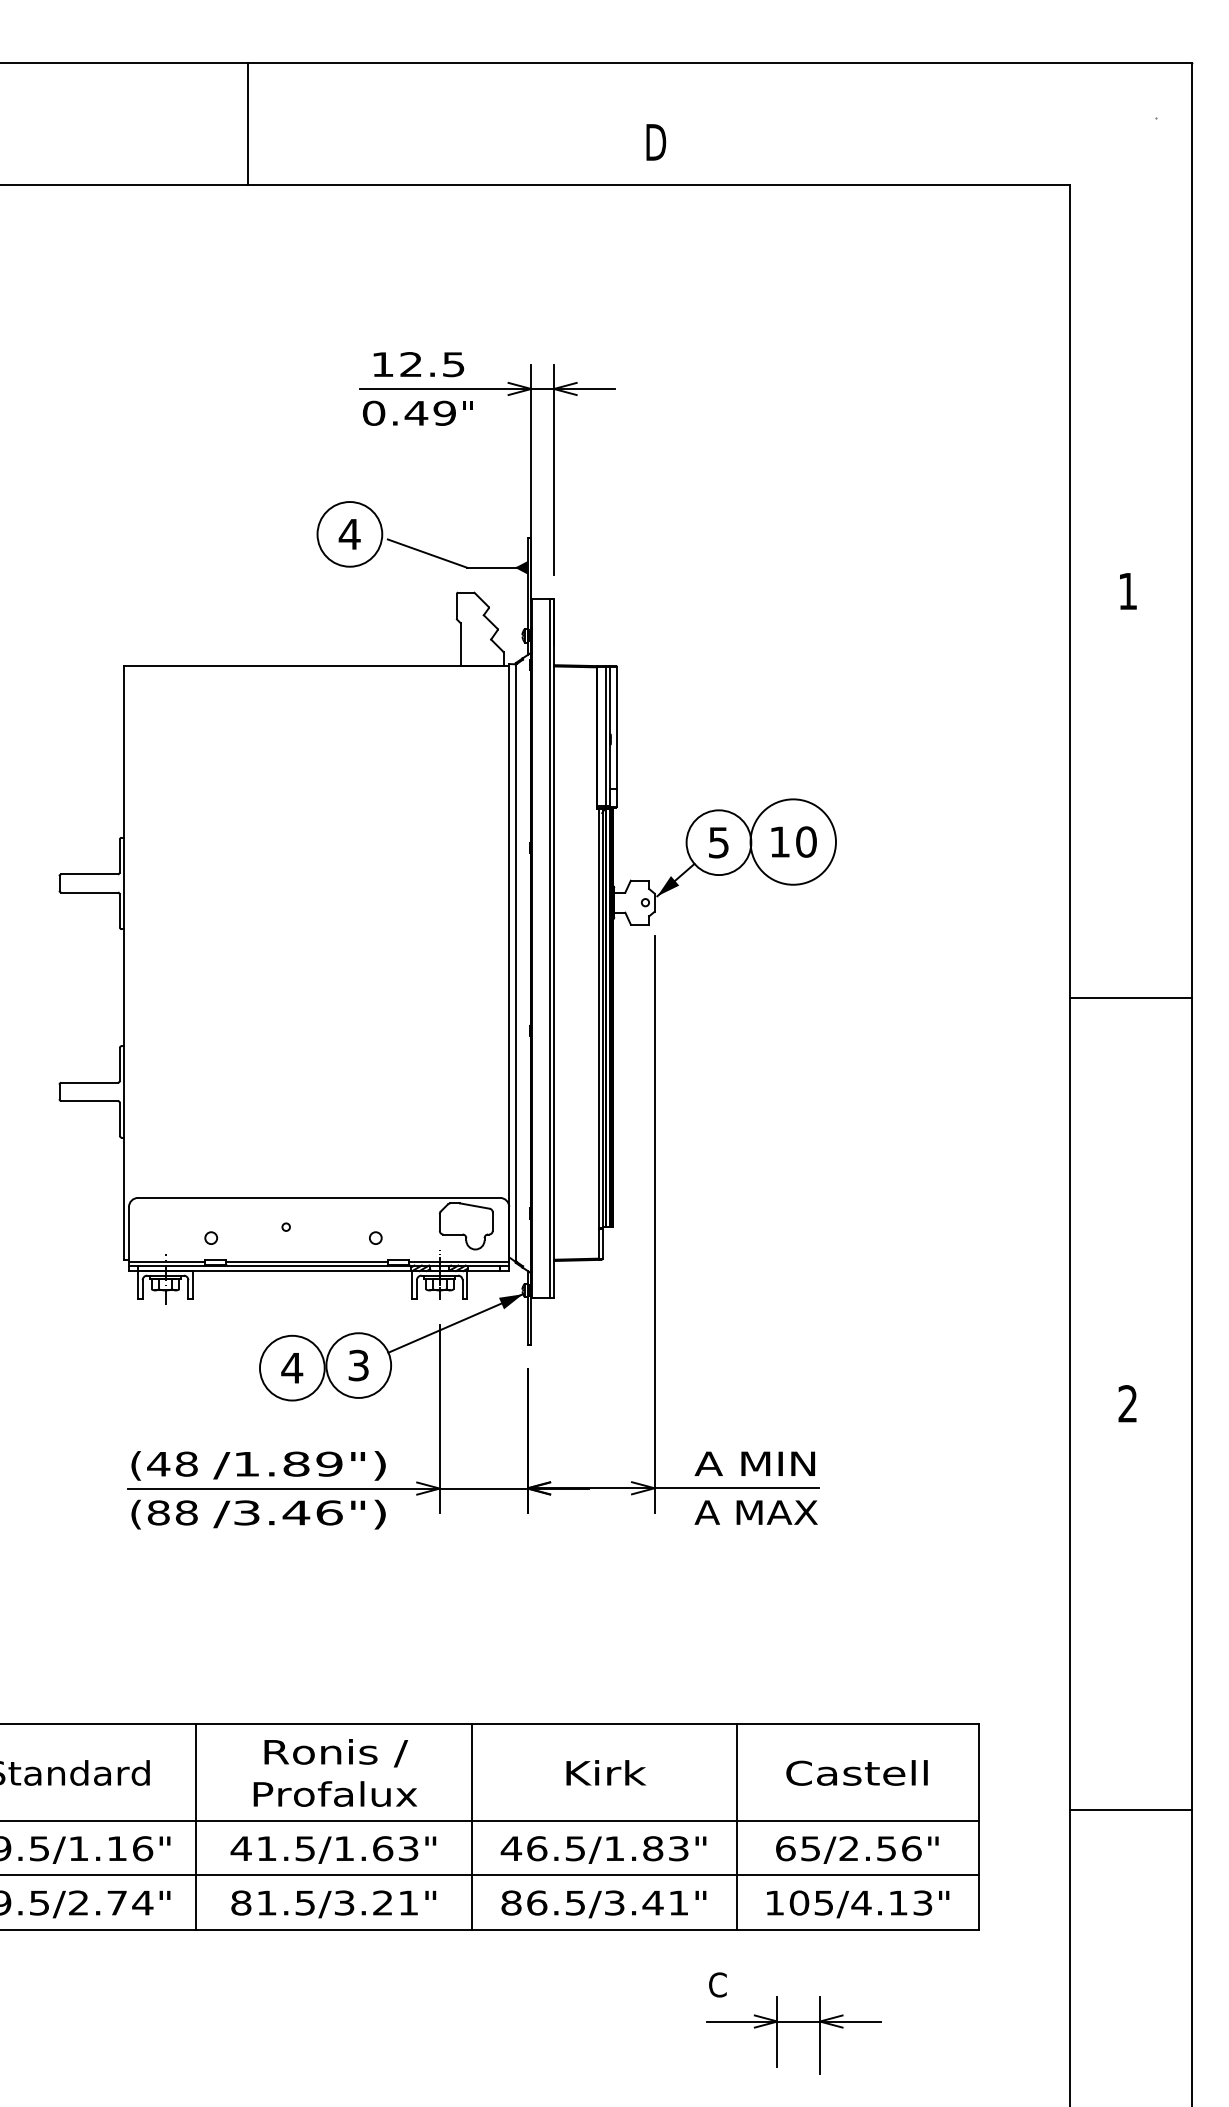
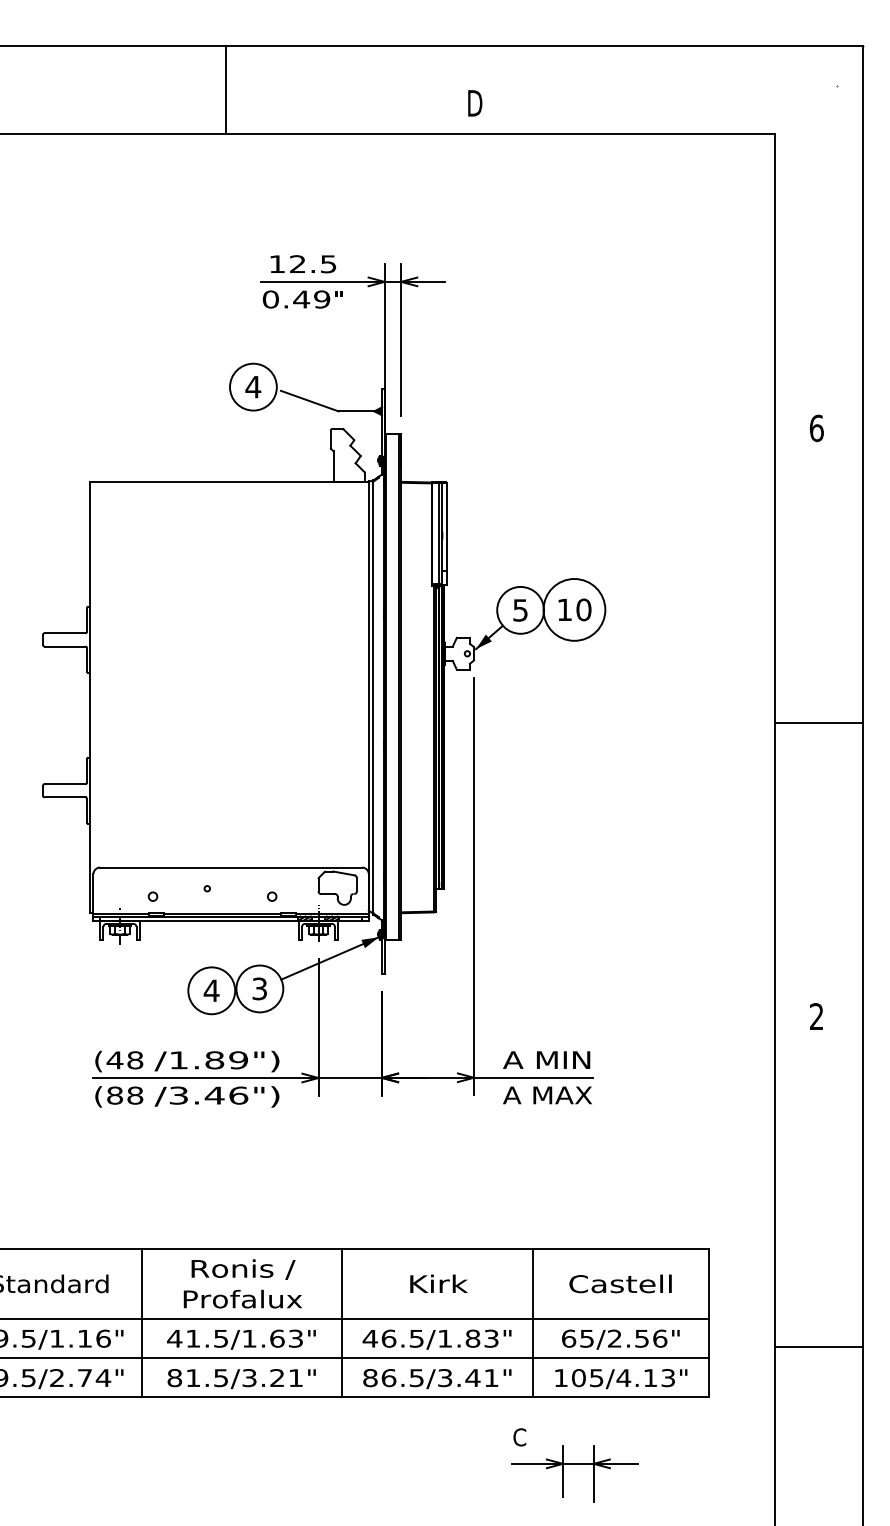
line: (247, 124) -> (225, 90), moved
text: (1127, 591) -> (816, 428), 1 -> 6
line: (1131, 1810) -> (819, 1347), moved

